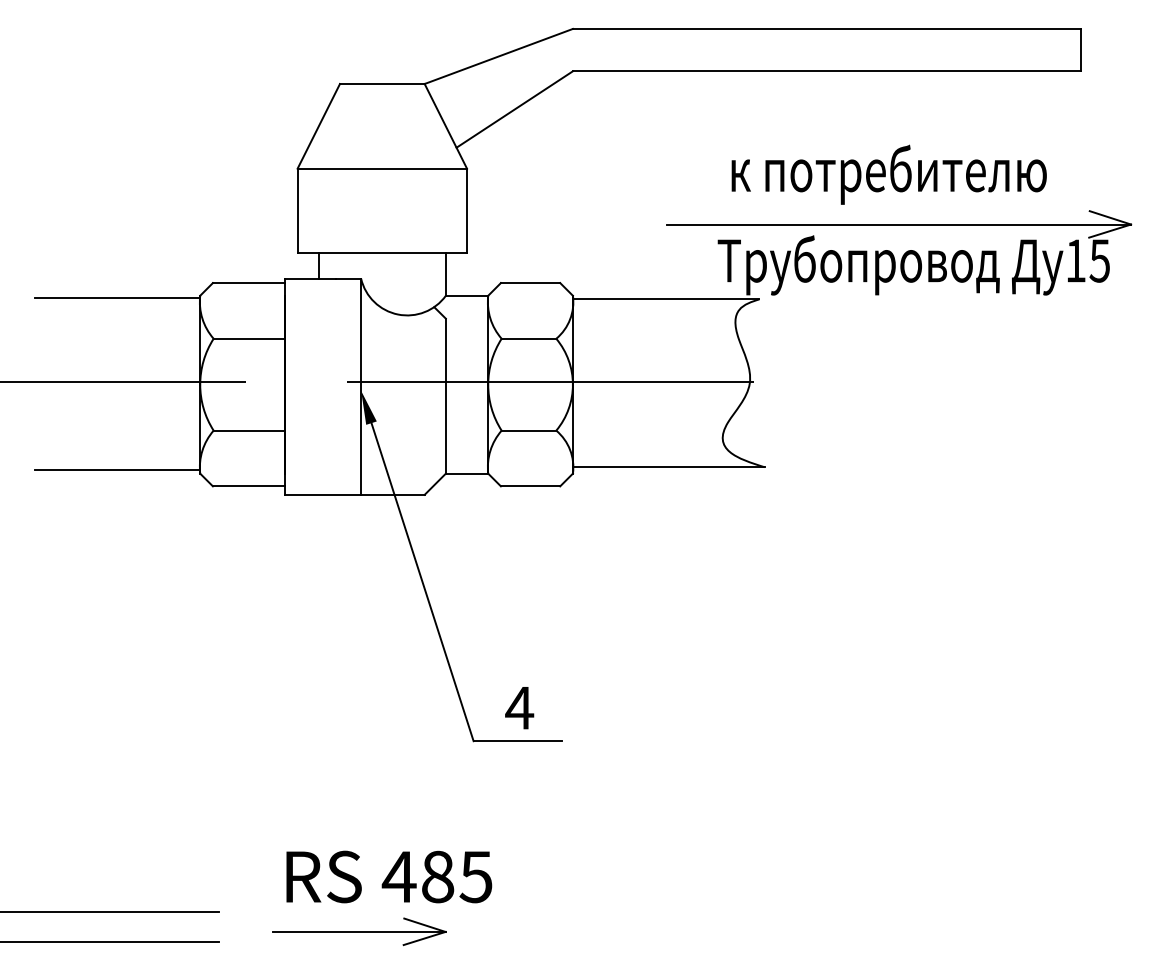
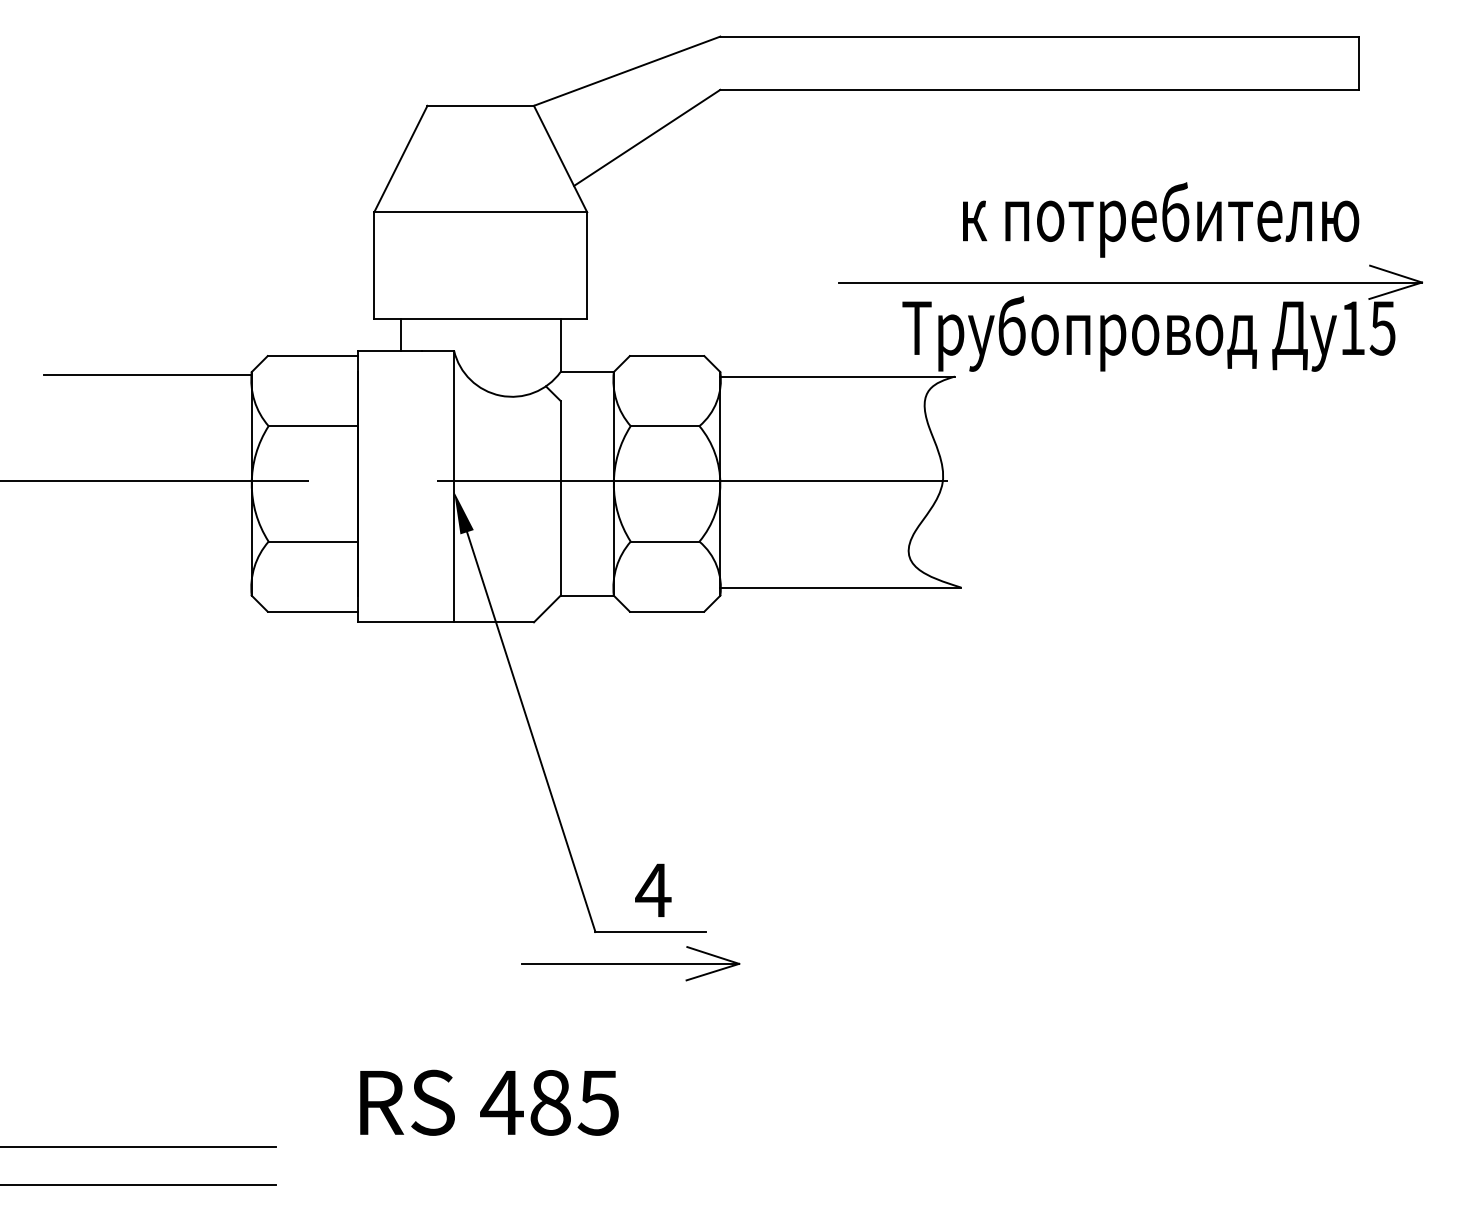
text: (889, 174) -> (1161, 219), moved
line: (117, 469) -> (147, 590), removed
part: (359, 931) -> (630, 963), moved

